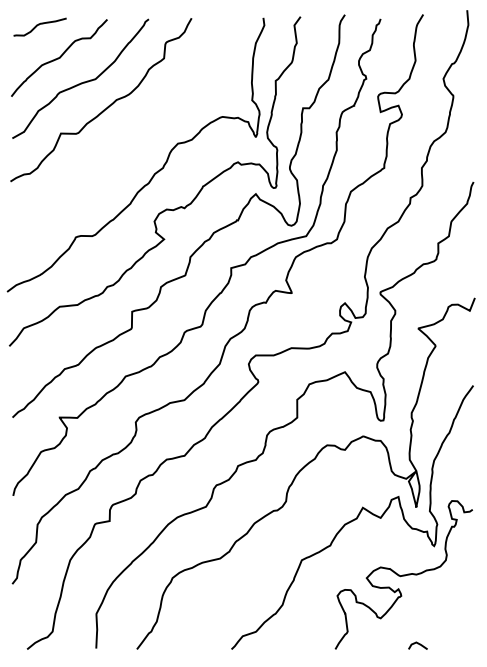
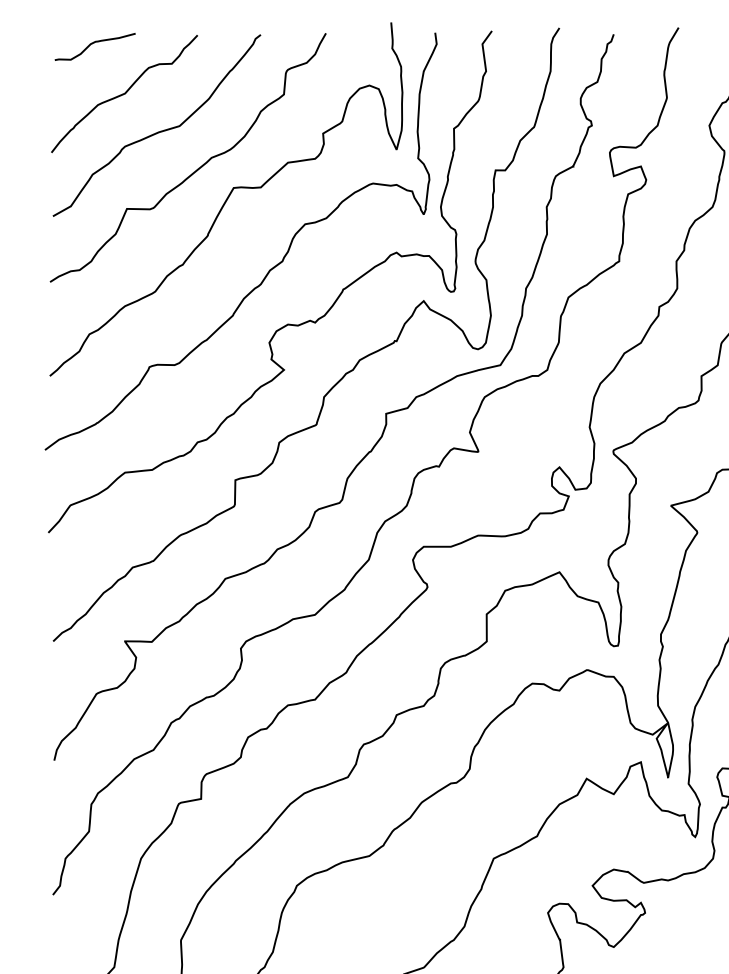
curve: (126, 127) -> (226, 199), added

